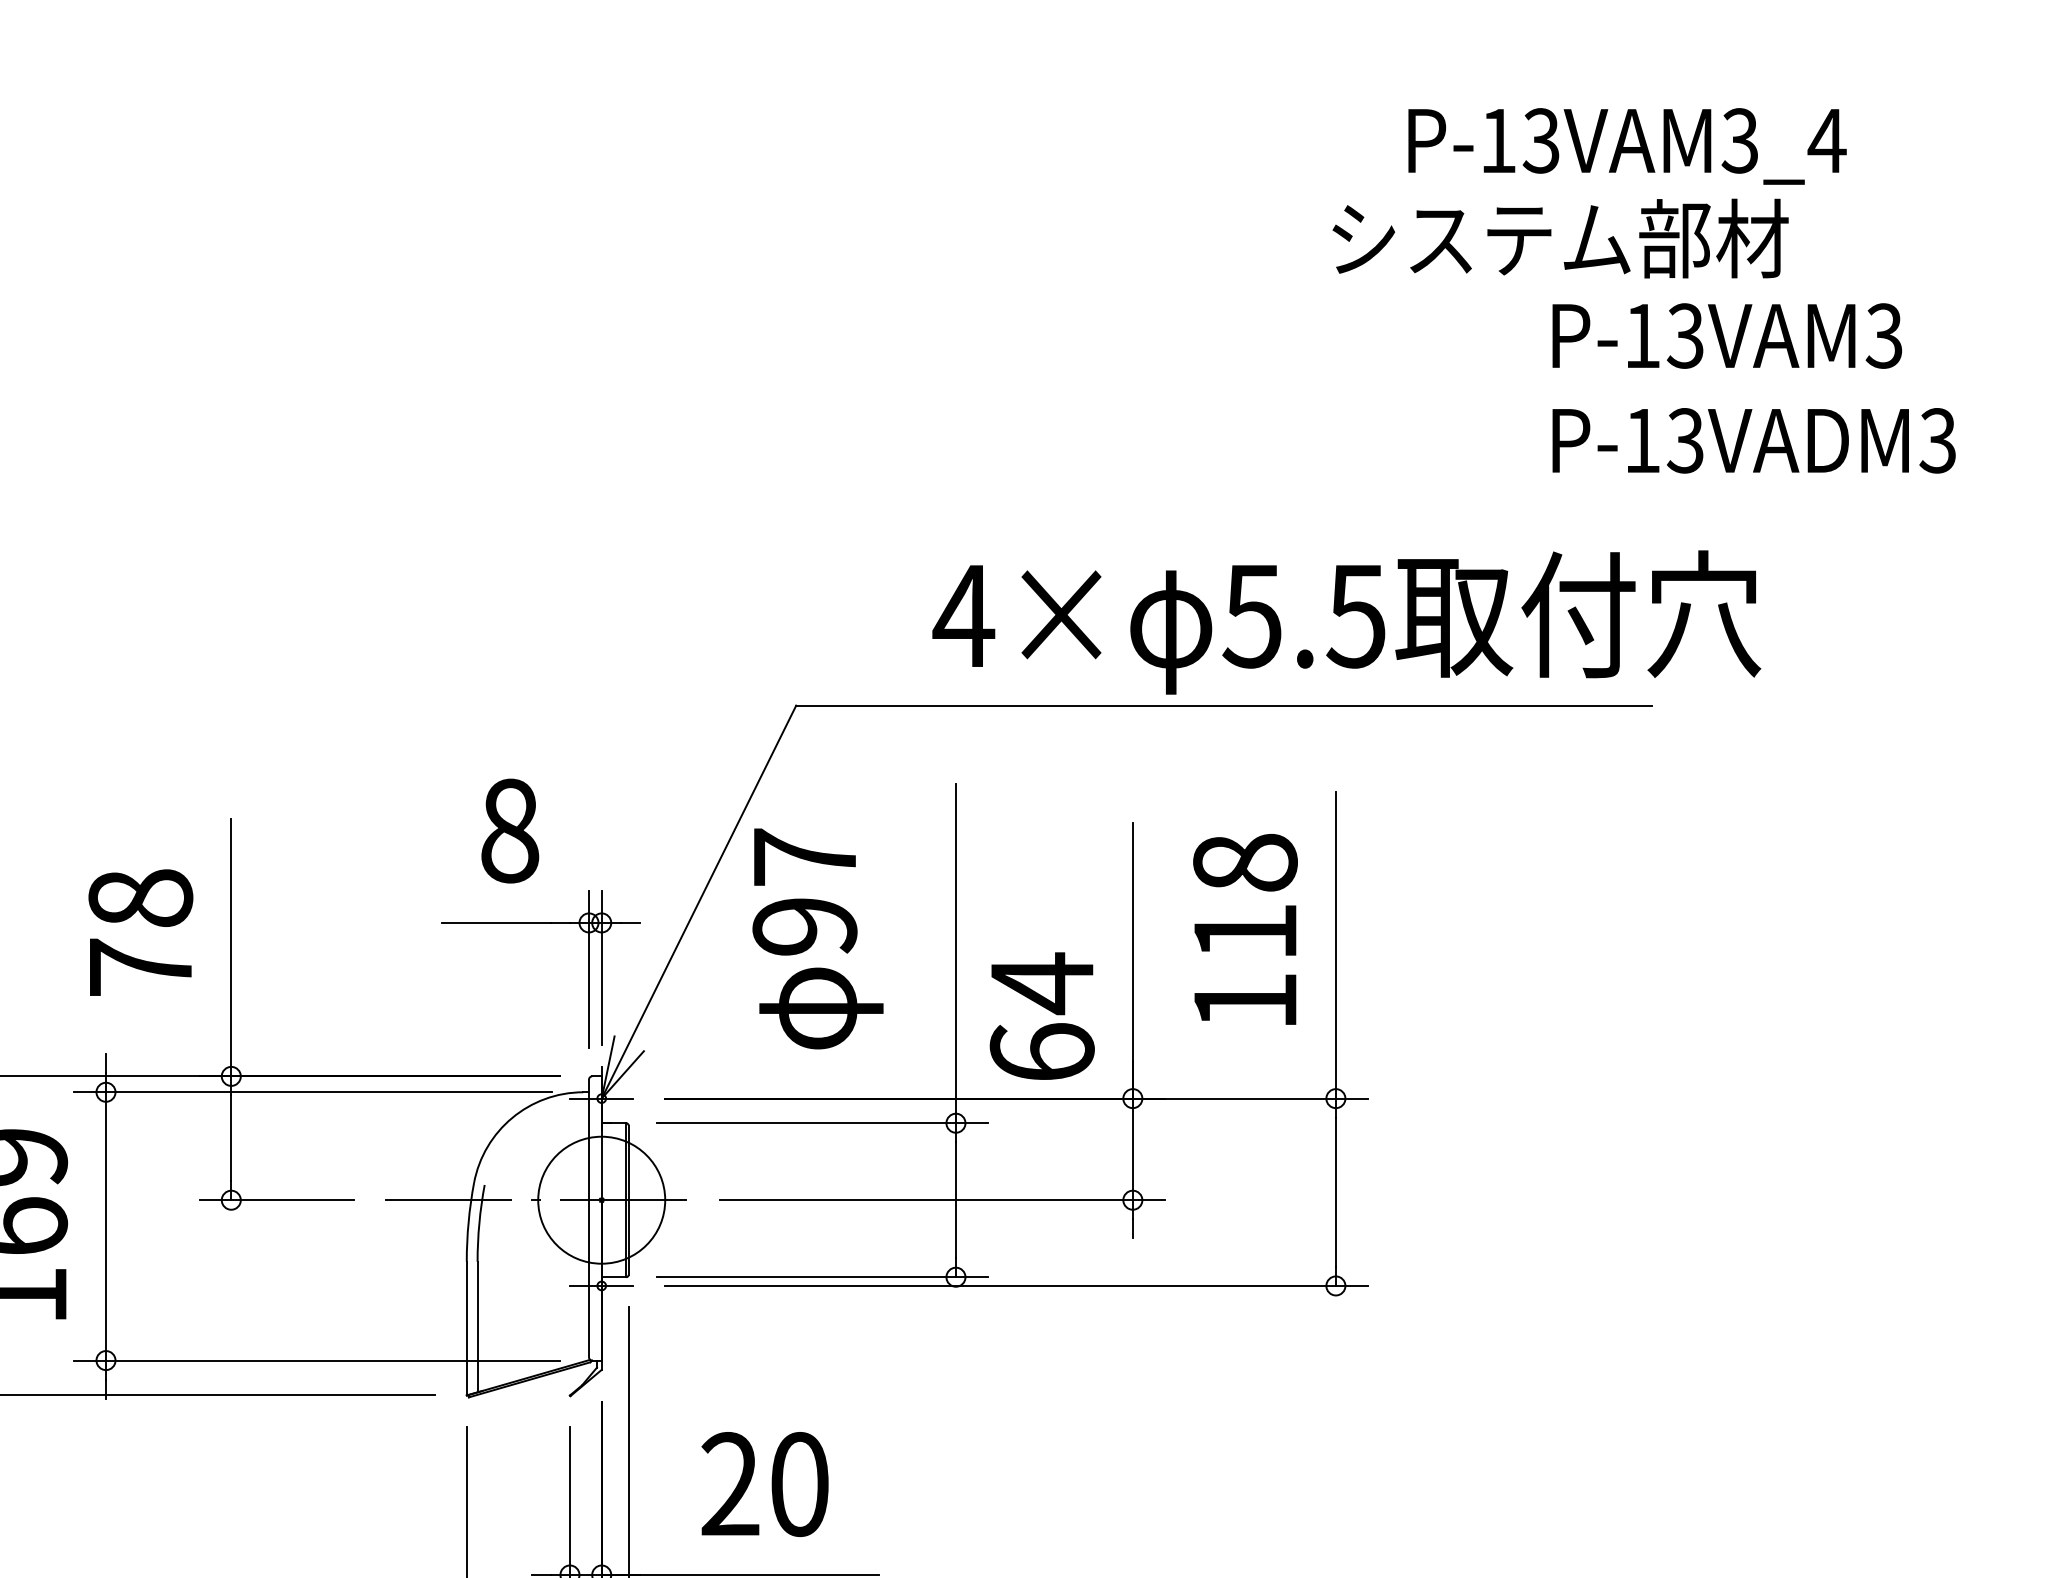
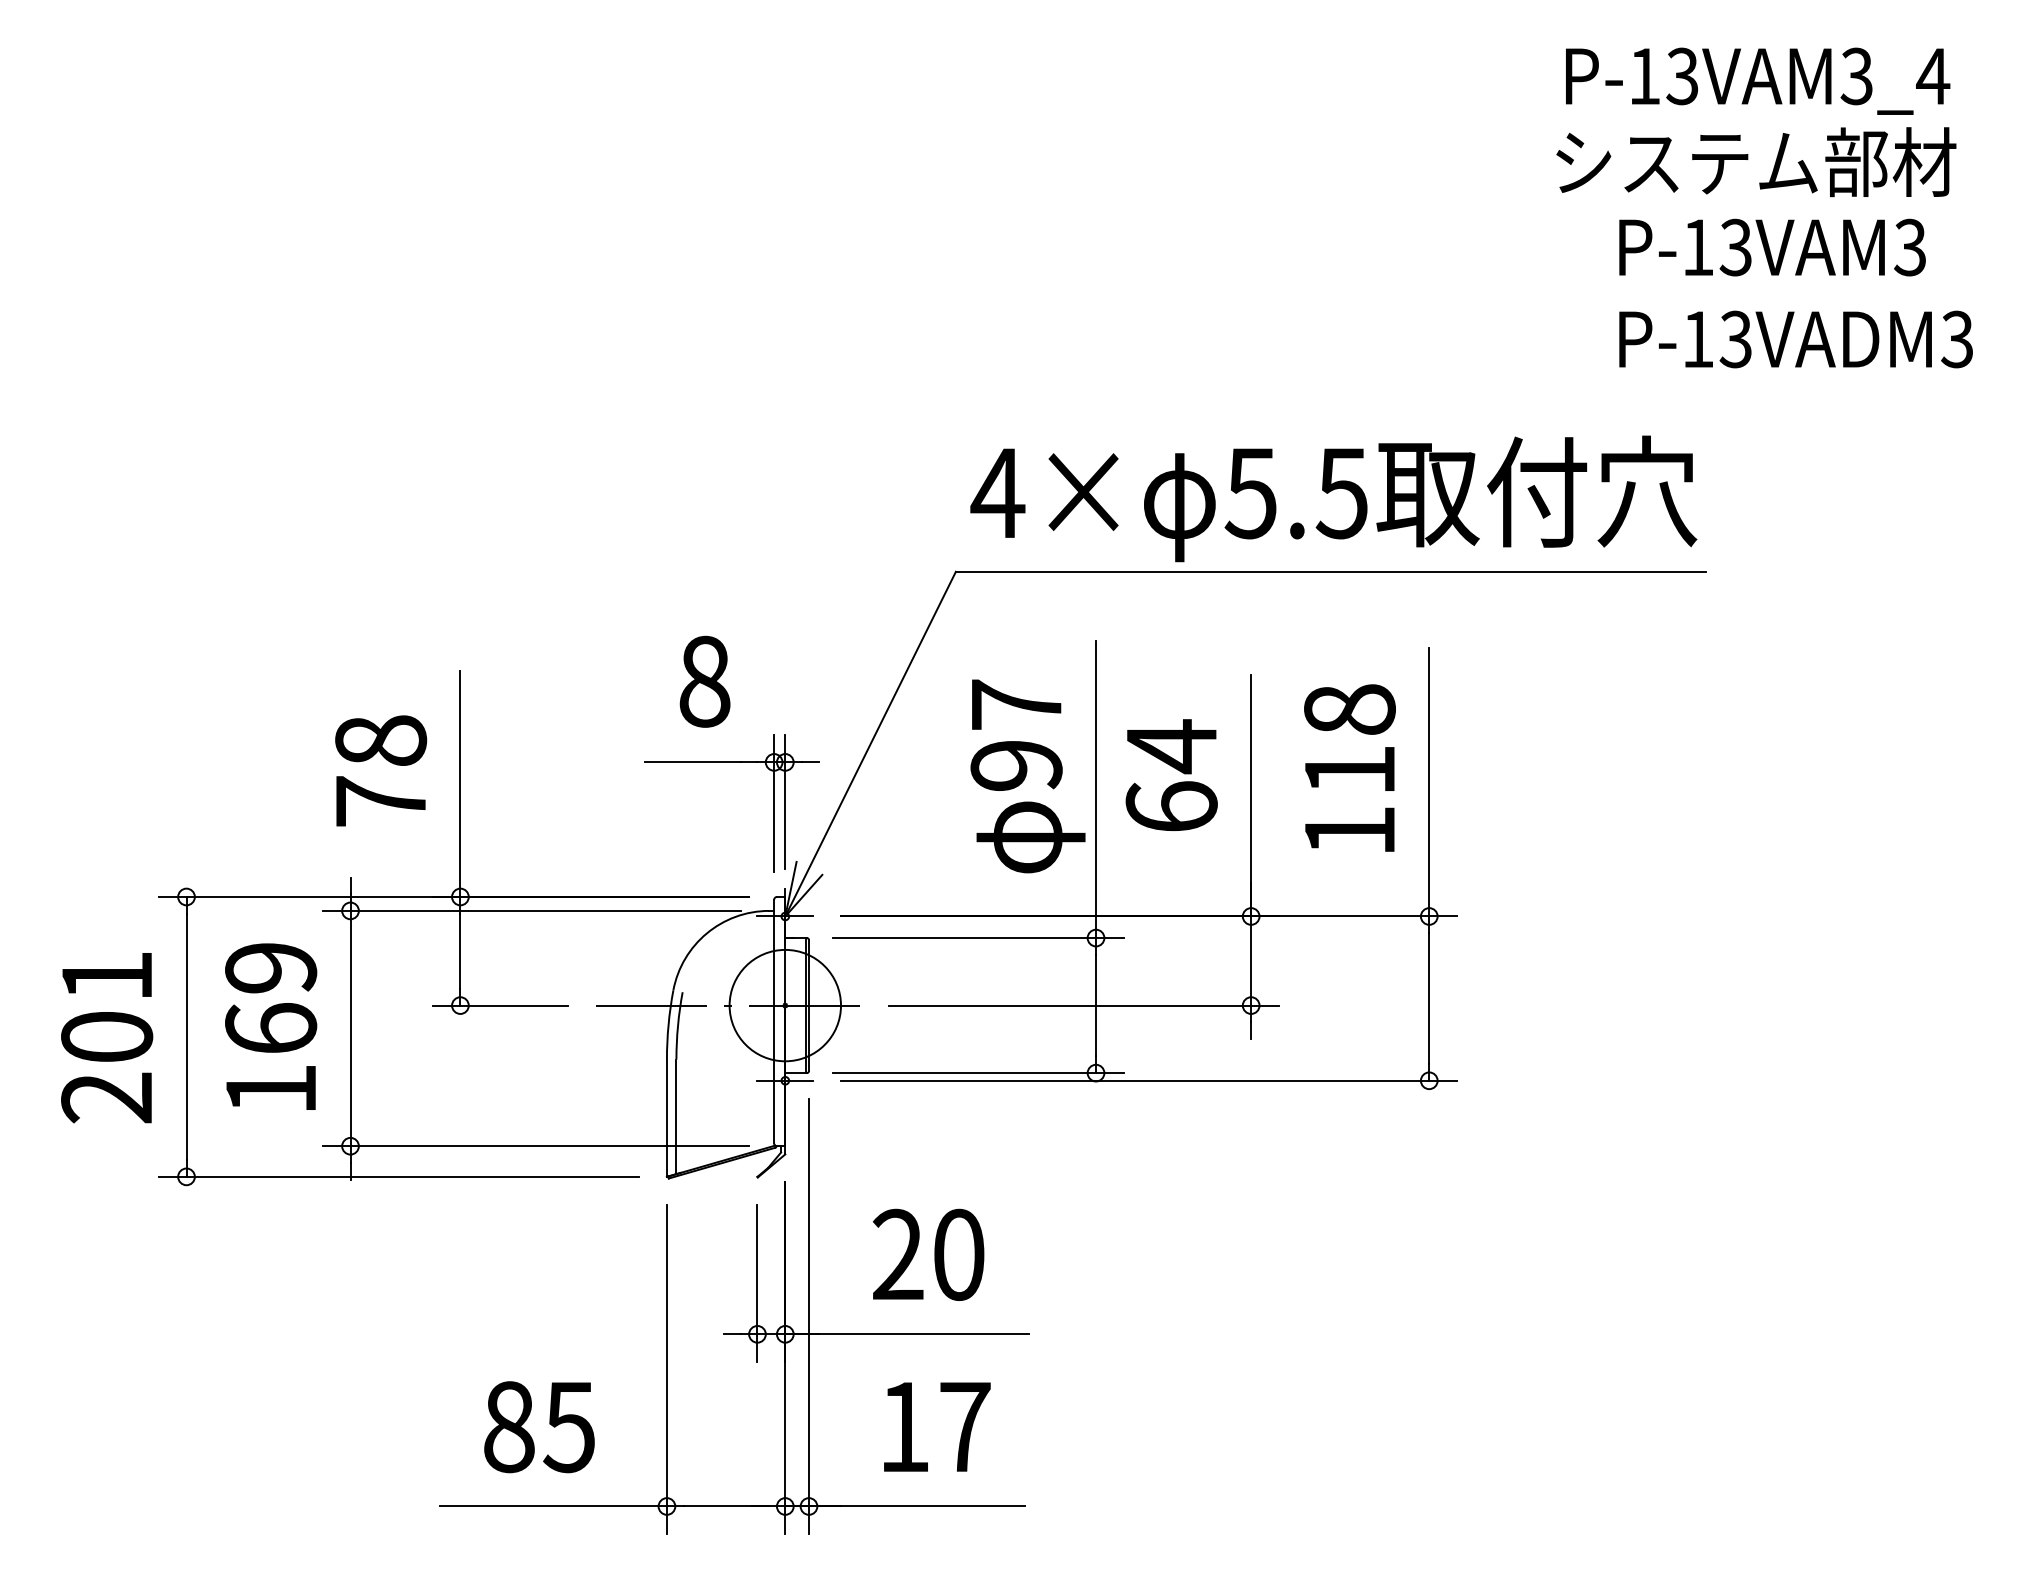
text: (1628, 145) -> (1758, 80), moved
text: (1560, 239) -> (1756, 162), moved
text: (1346, 622) -> (1333, 498), moved
text: (817, 939) -> (1027, 776), moved
text: (1042, 1015) -> (1171, 774), moved

